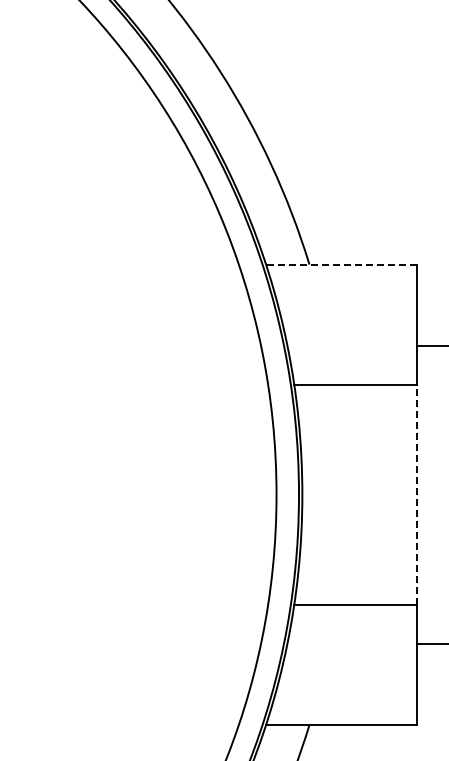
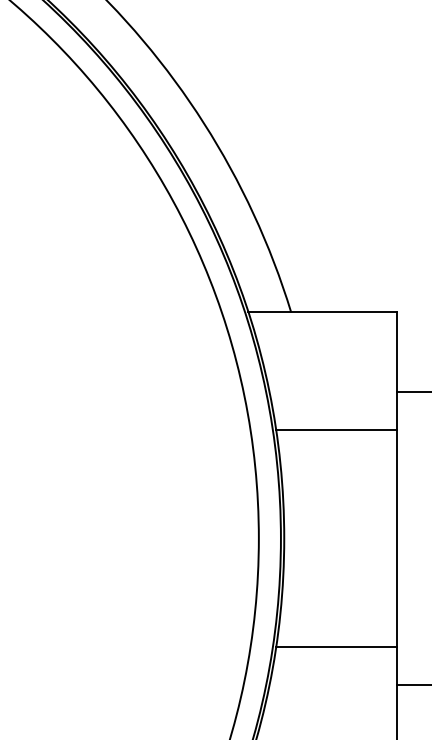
line: (341, 264) -> (322, 312), dashed -> solid
line: (416, 494) -> (396, 538), dashed -> solid

